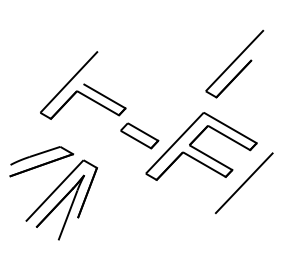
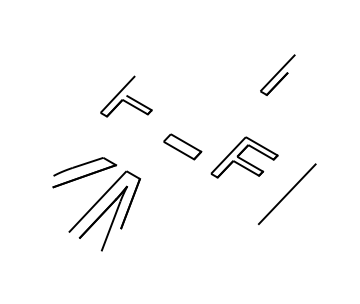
part: (234, 63) -> (277, 74), size x0.6
part: (83, 85) -> (126, 96), size x0.6
part: (201, 146) -> (244, 157), size x0.6

